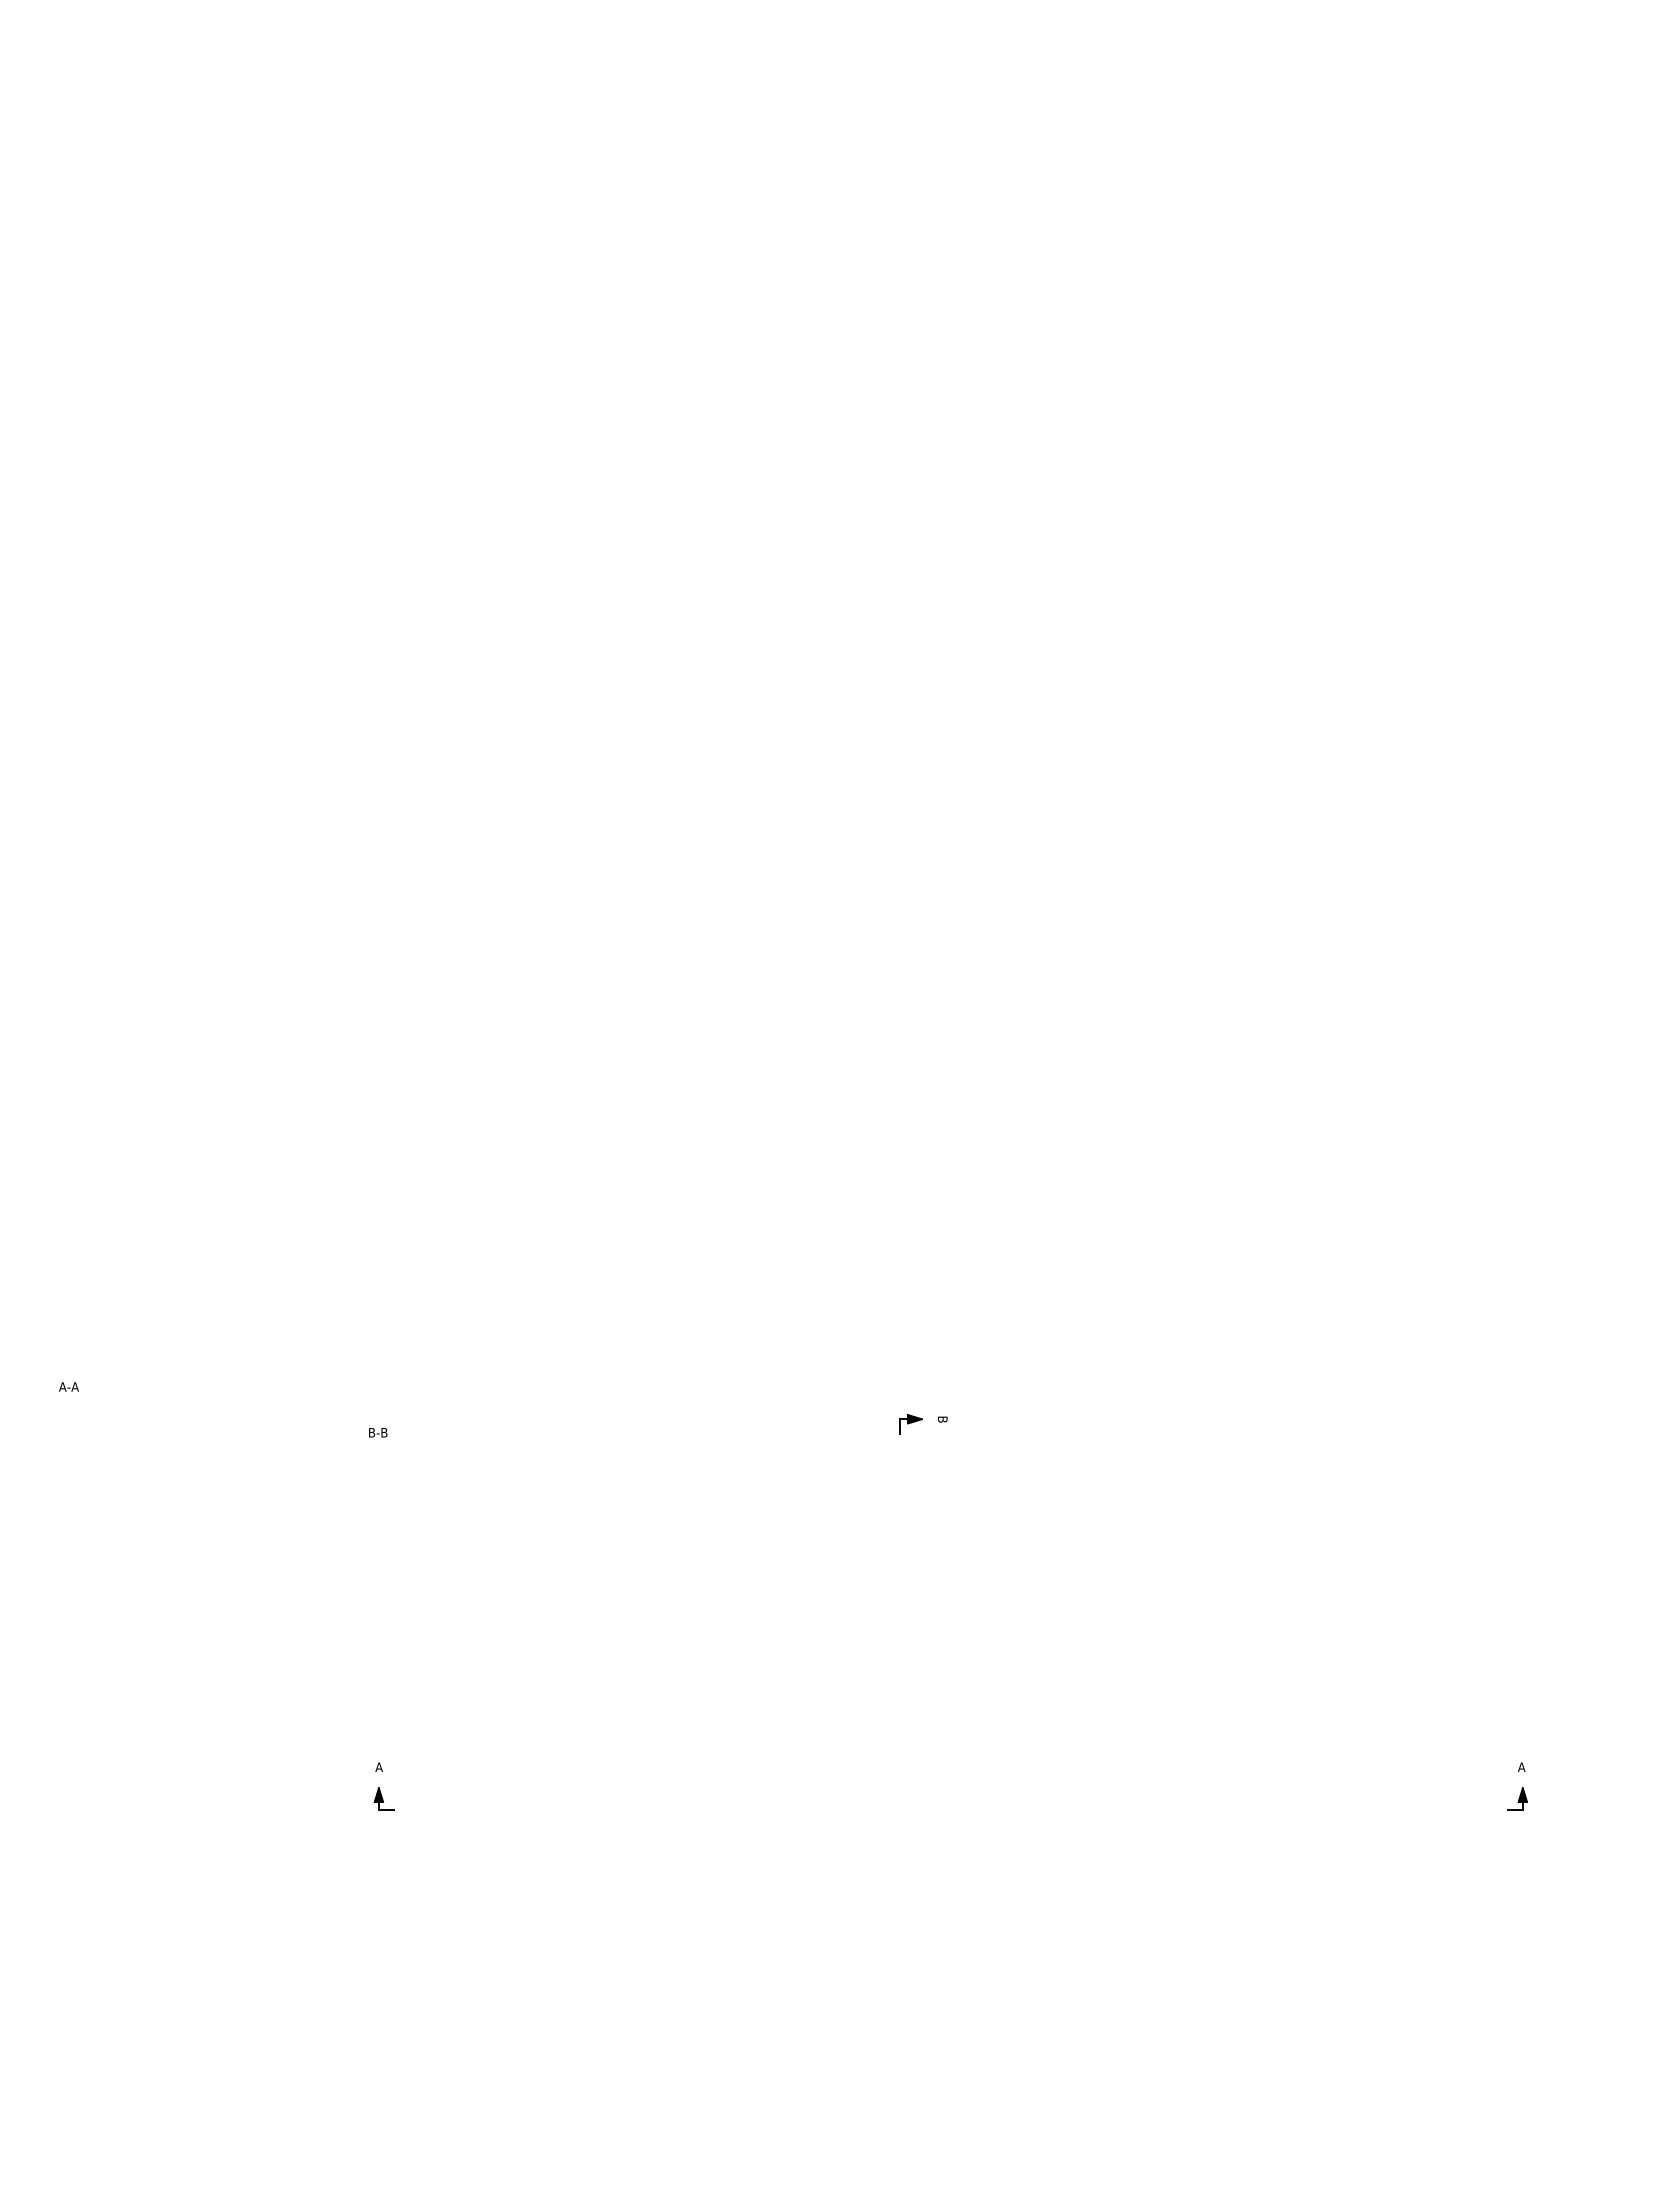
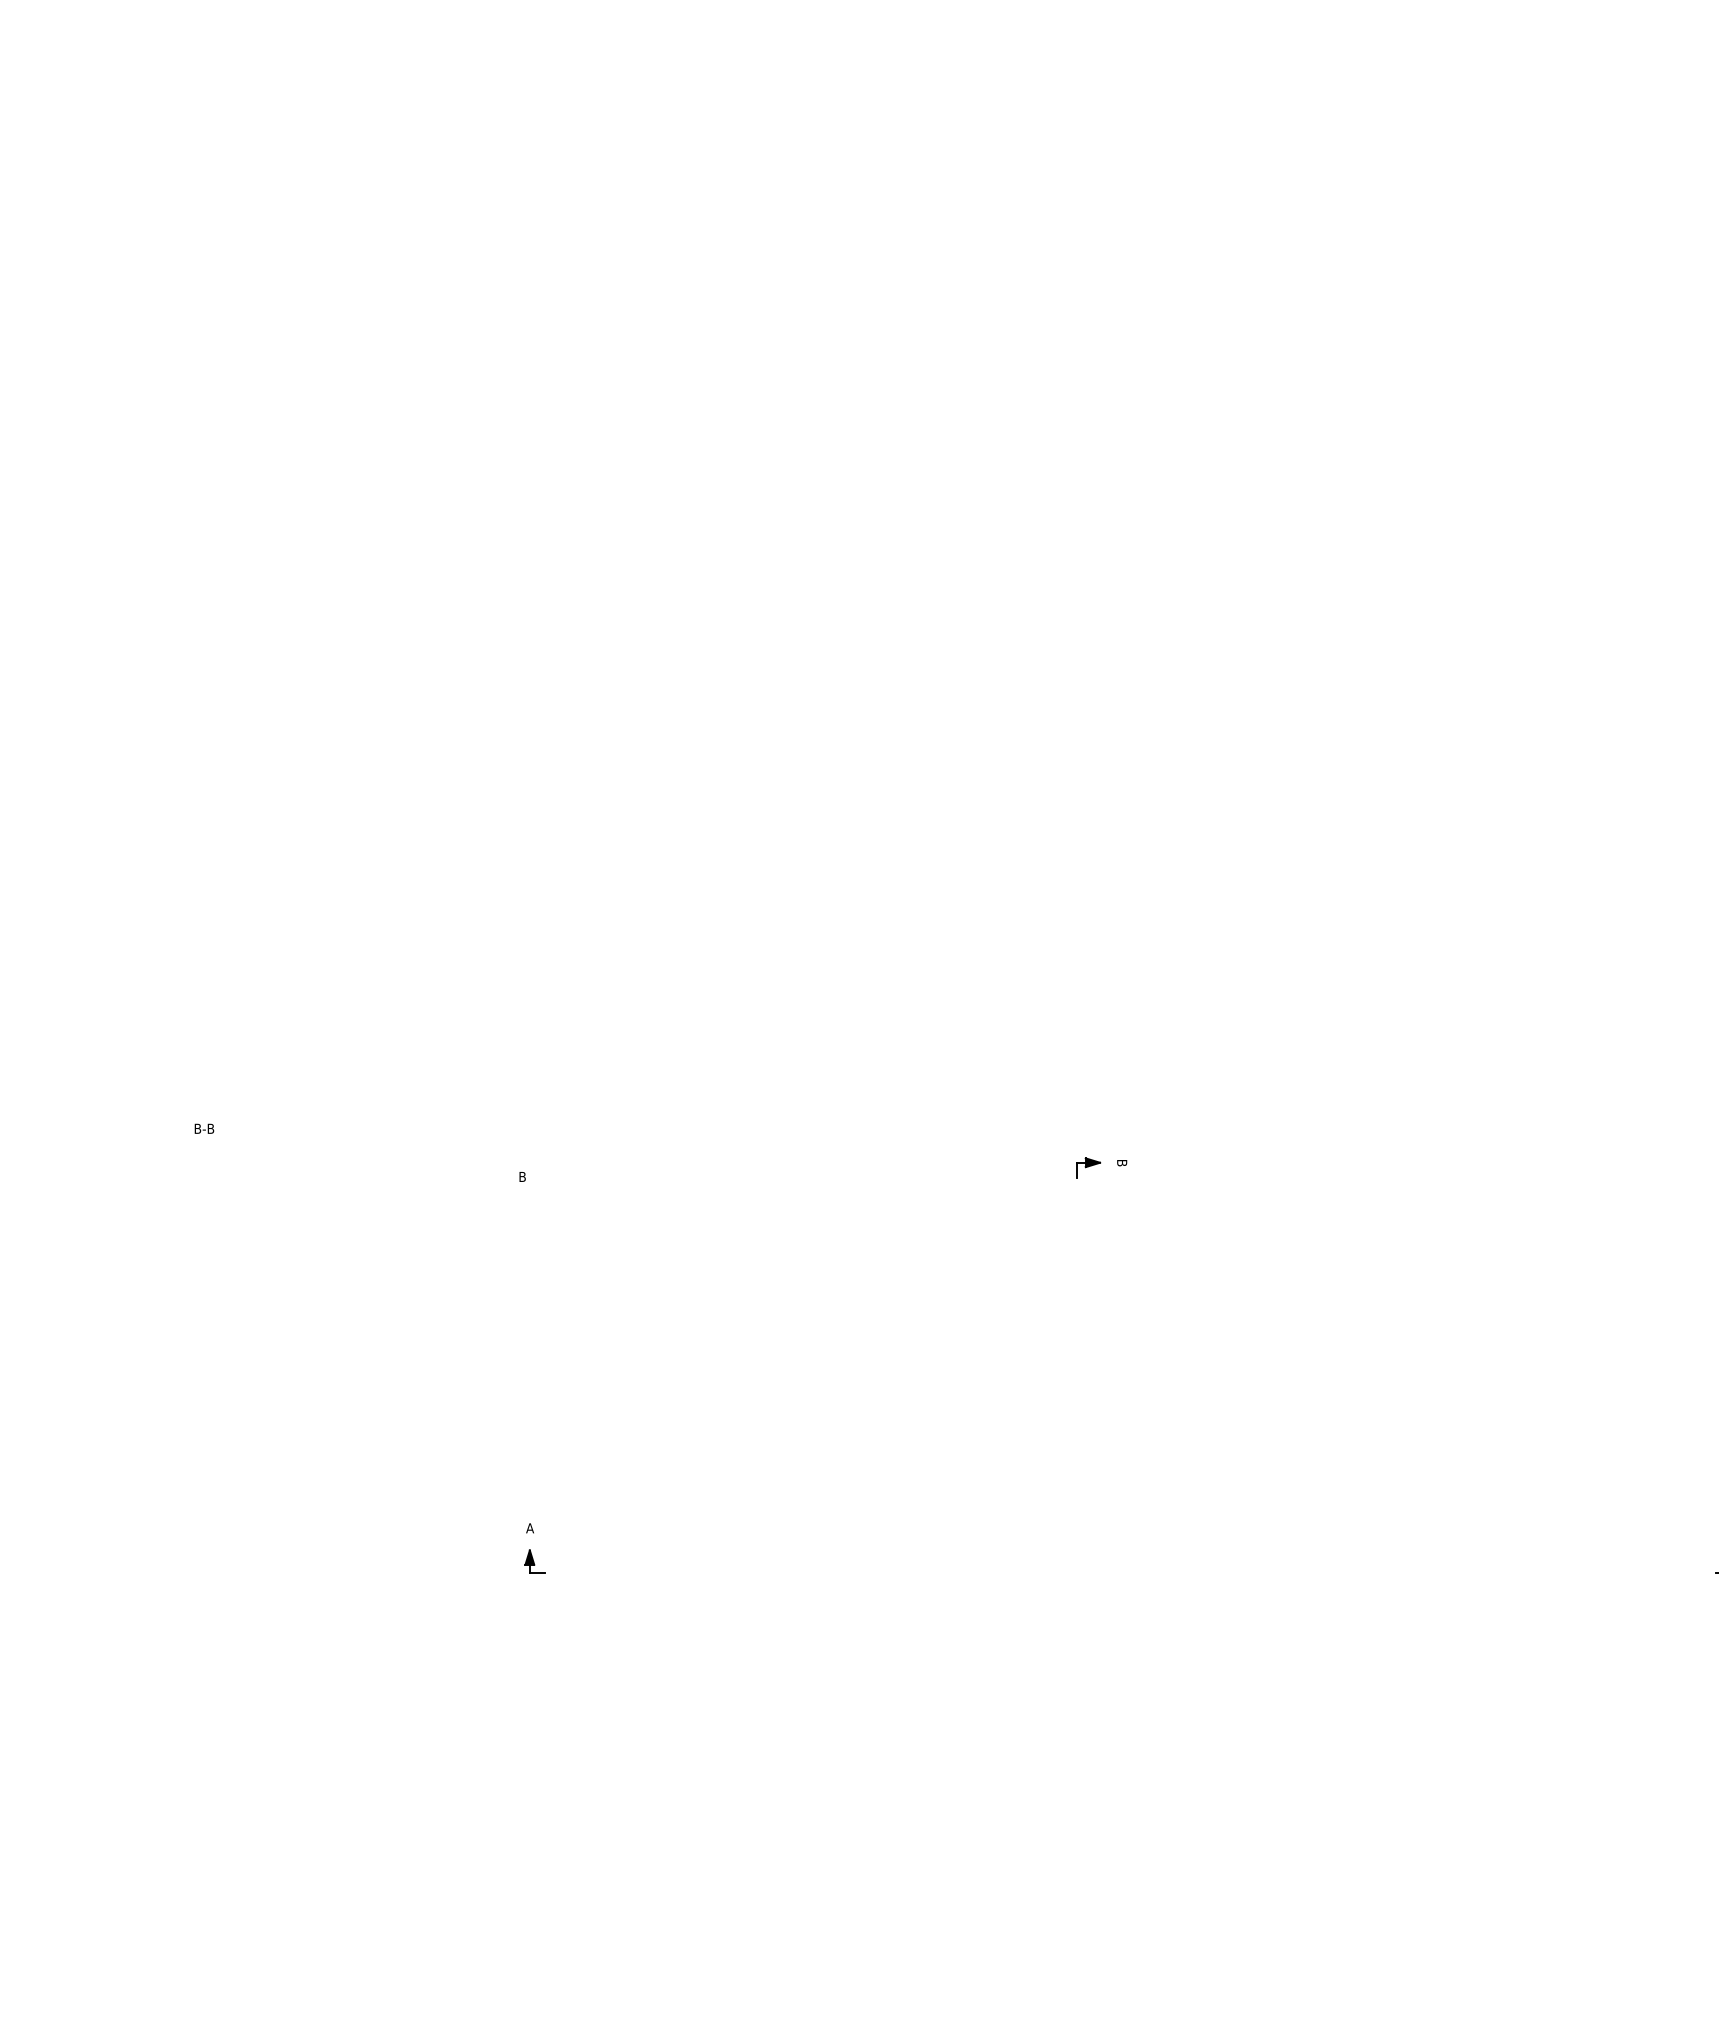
text: (68, 1386) -> (203, 1128), A-A -> B-B
text: (381, 1432) -> (532, 1176), B-B -> B

